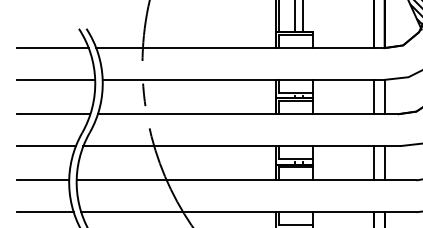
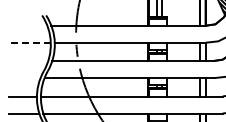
line: (51, 47) -> (27, 25), removed
line: (55, 79) -> (29, 42), solid -> dashed
line: (53, 114) -> (28, 61), removed
line: (45, 146) -> (24, 78), removed

